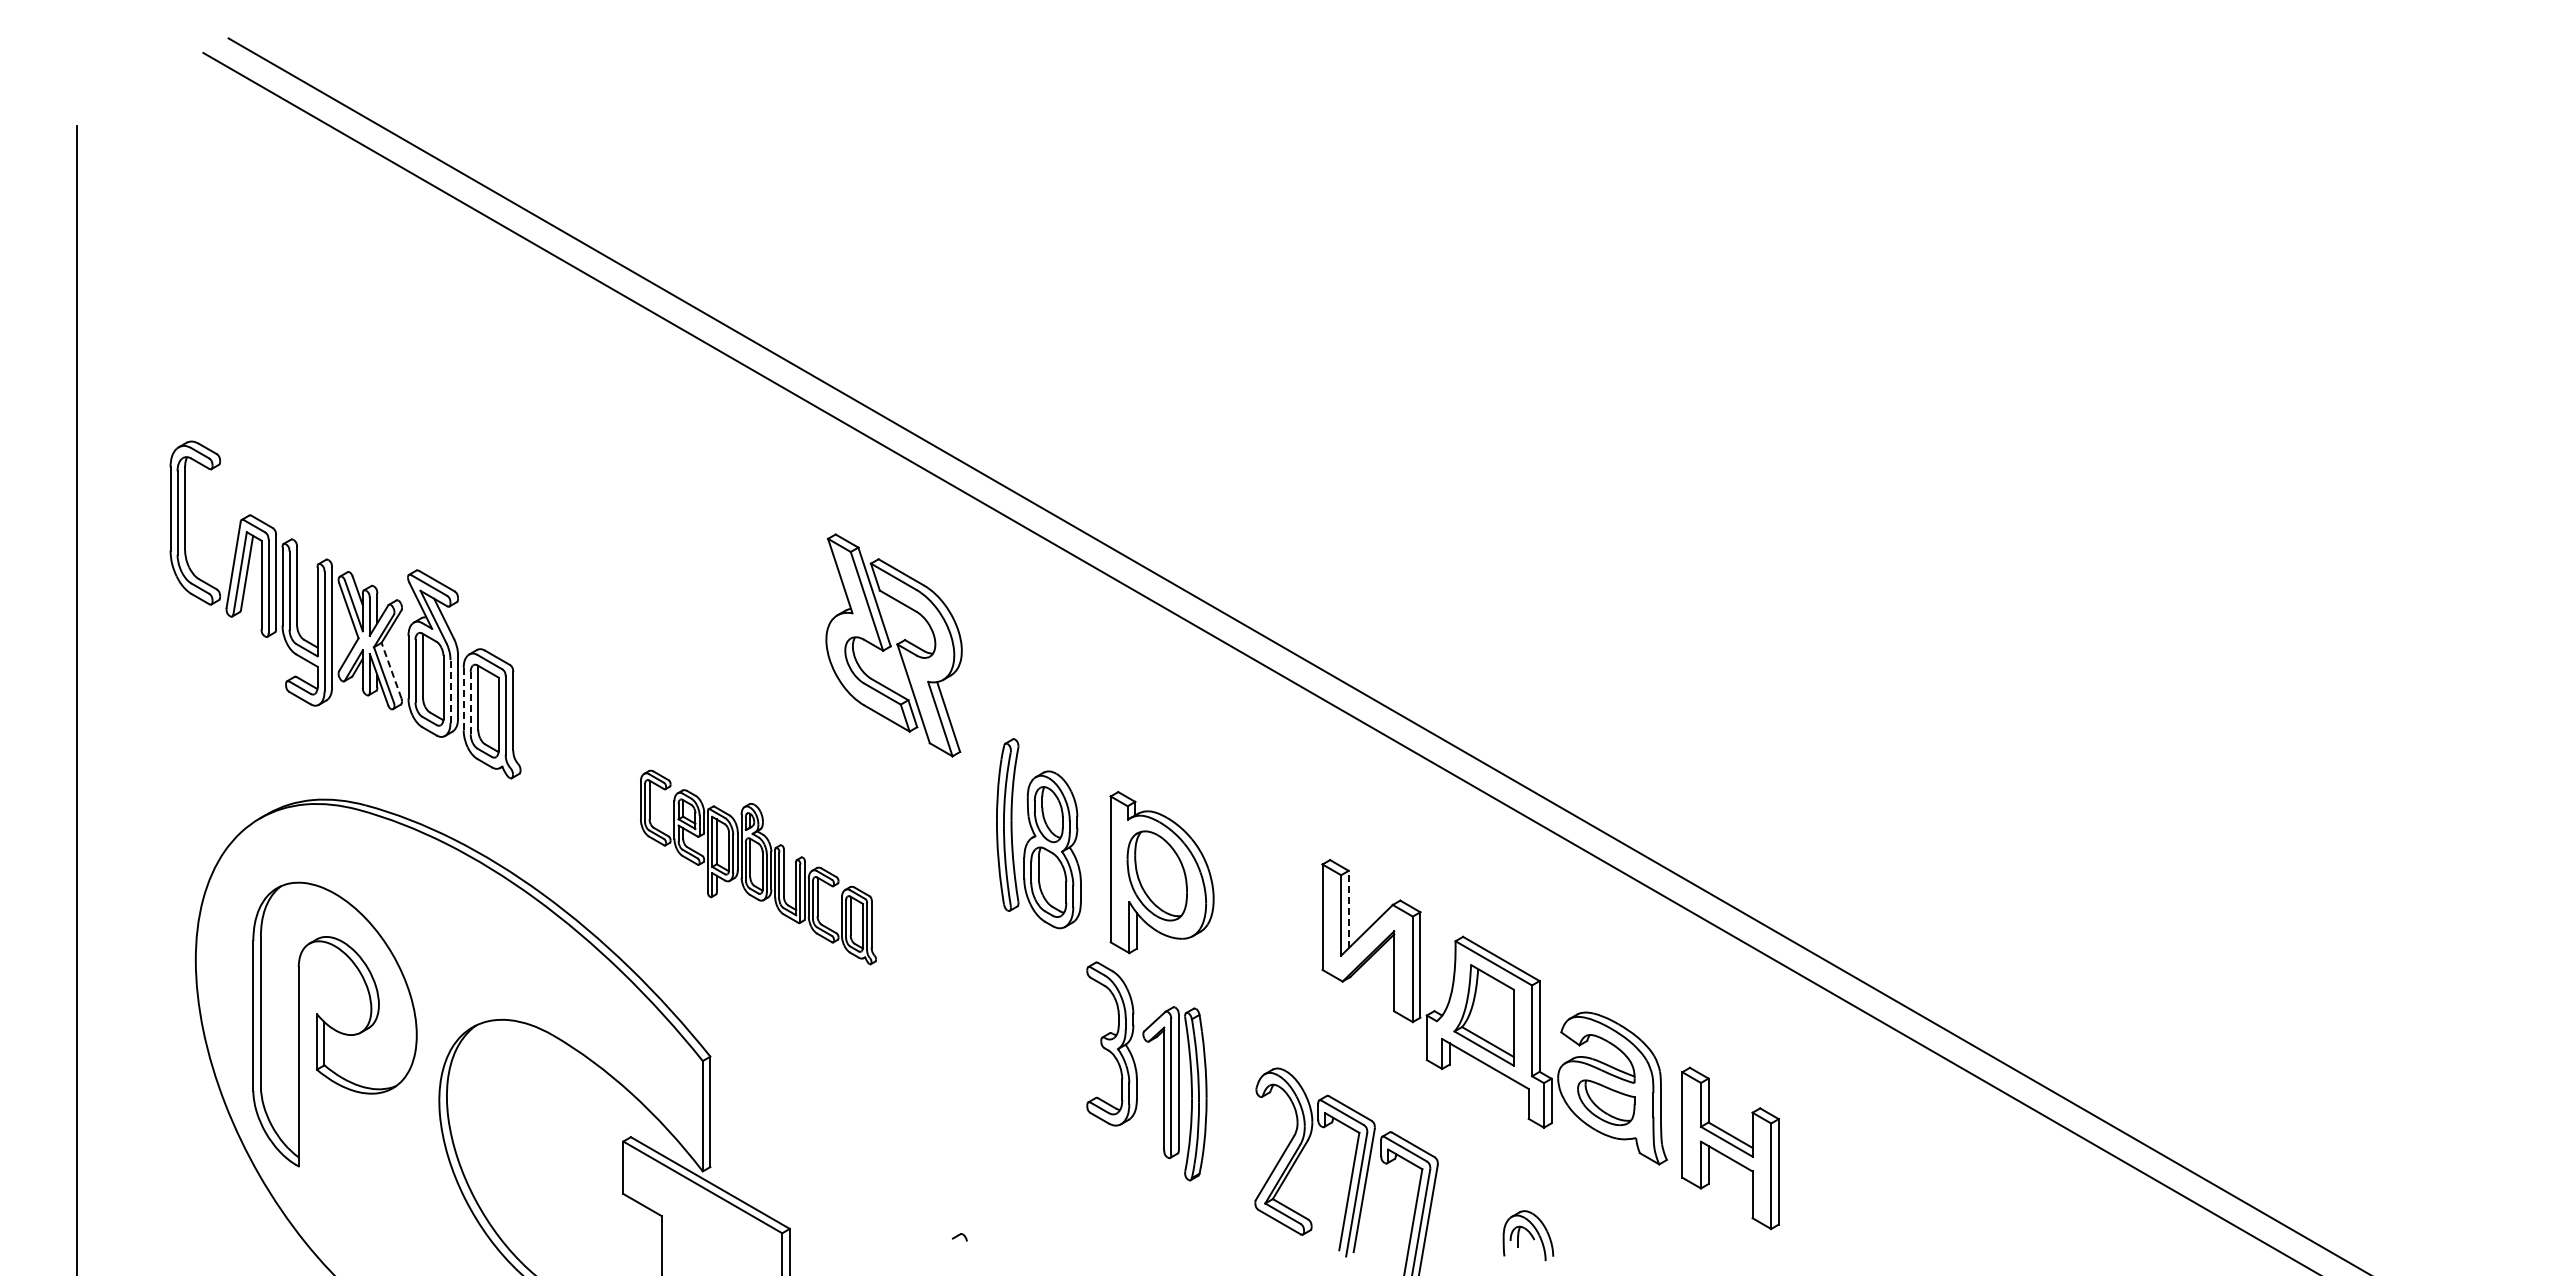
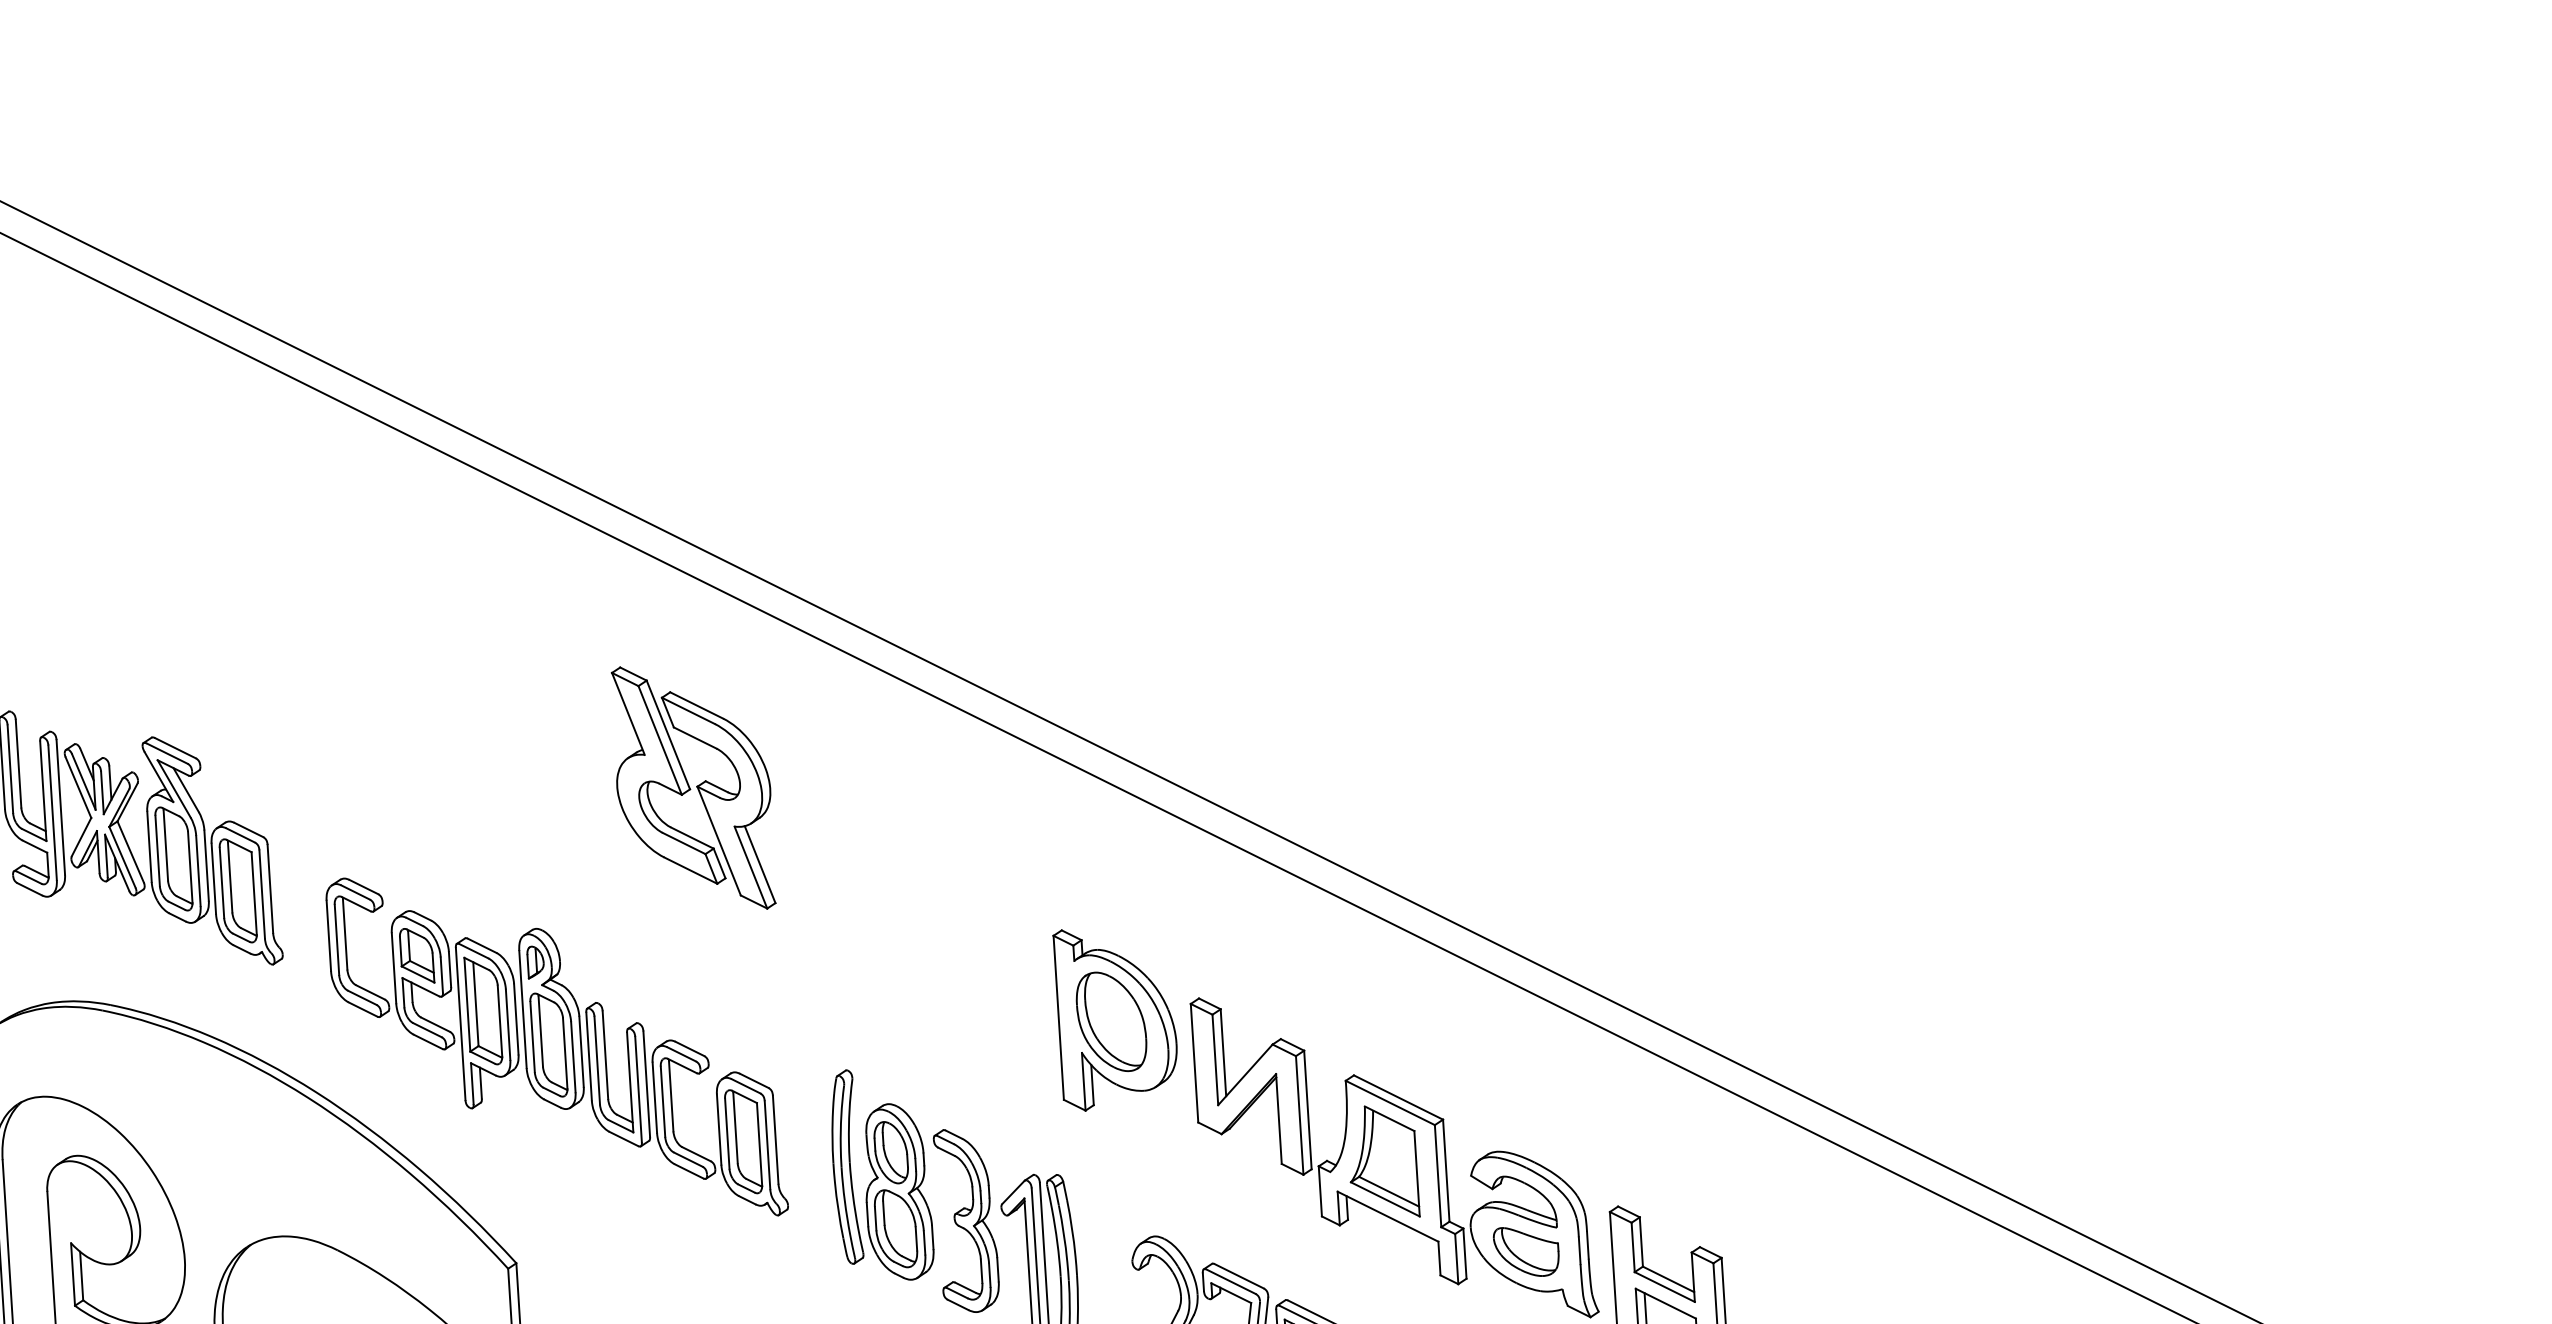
line: (391, 670) -> (130, 851), dashed -> solid
line: (450, 690) -> (198, 870), dashed -> solid
line: (463, 699) -> (213, 879), dashed -> solid
line: (470, 702) -> (221, 882), dashed -> solid
part: (1038, 833) -> (881, 1174), moved
part: (758, 867) -> (557, 1047), size x1.67
part: (1161, 872) -> (1116, 1017), moved
line: (1348, 909) -> (1223, 1052), dashed -> solid

